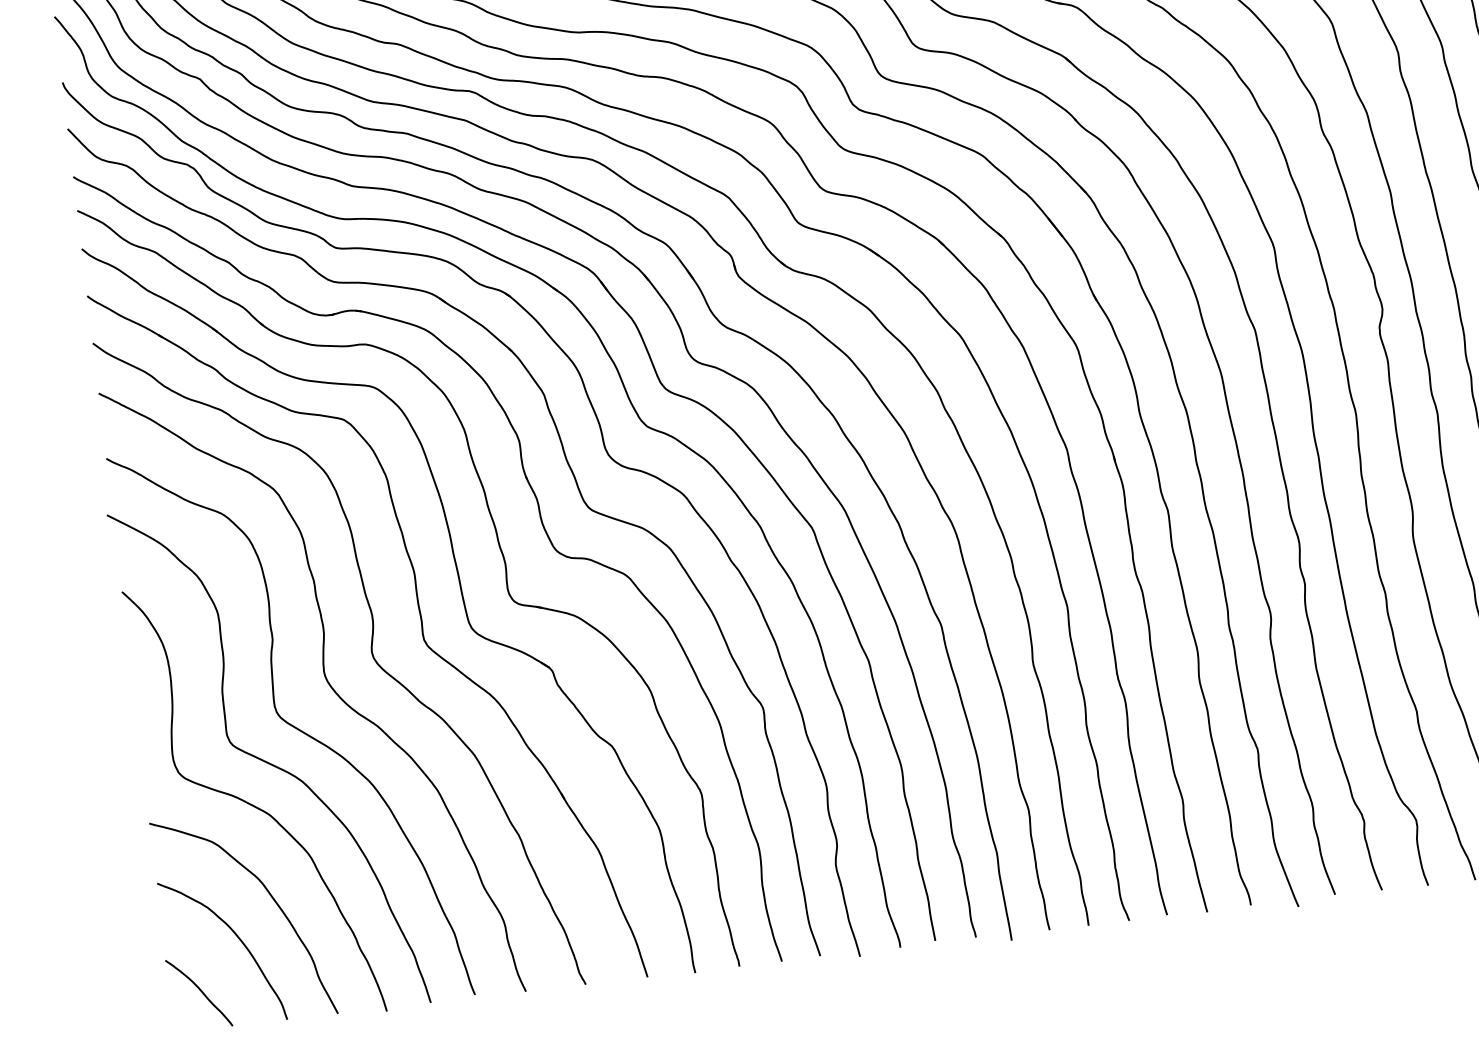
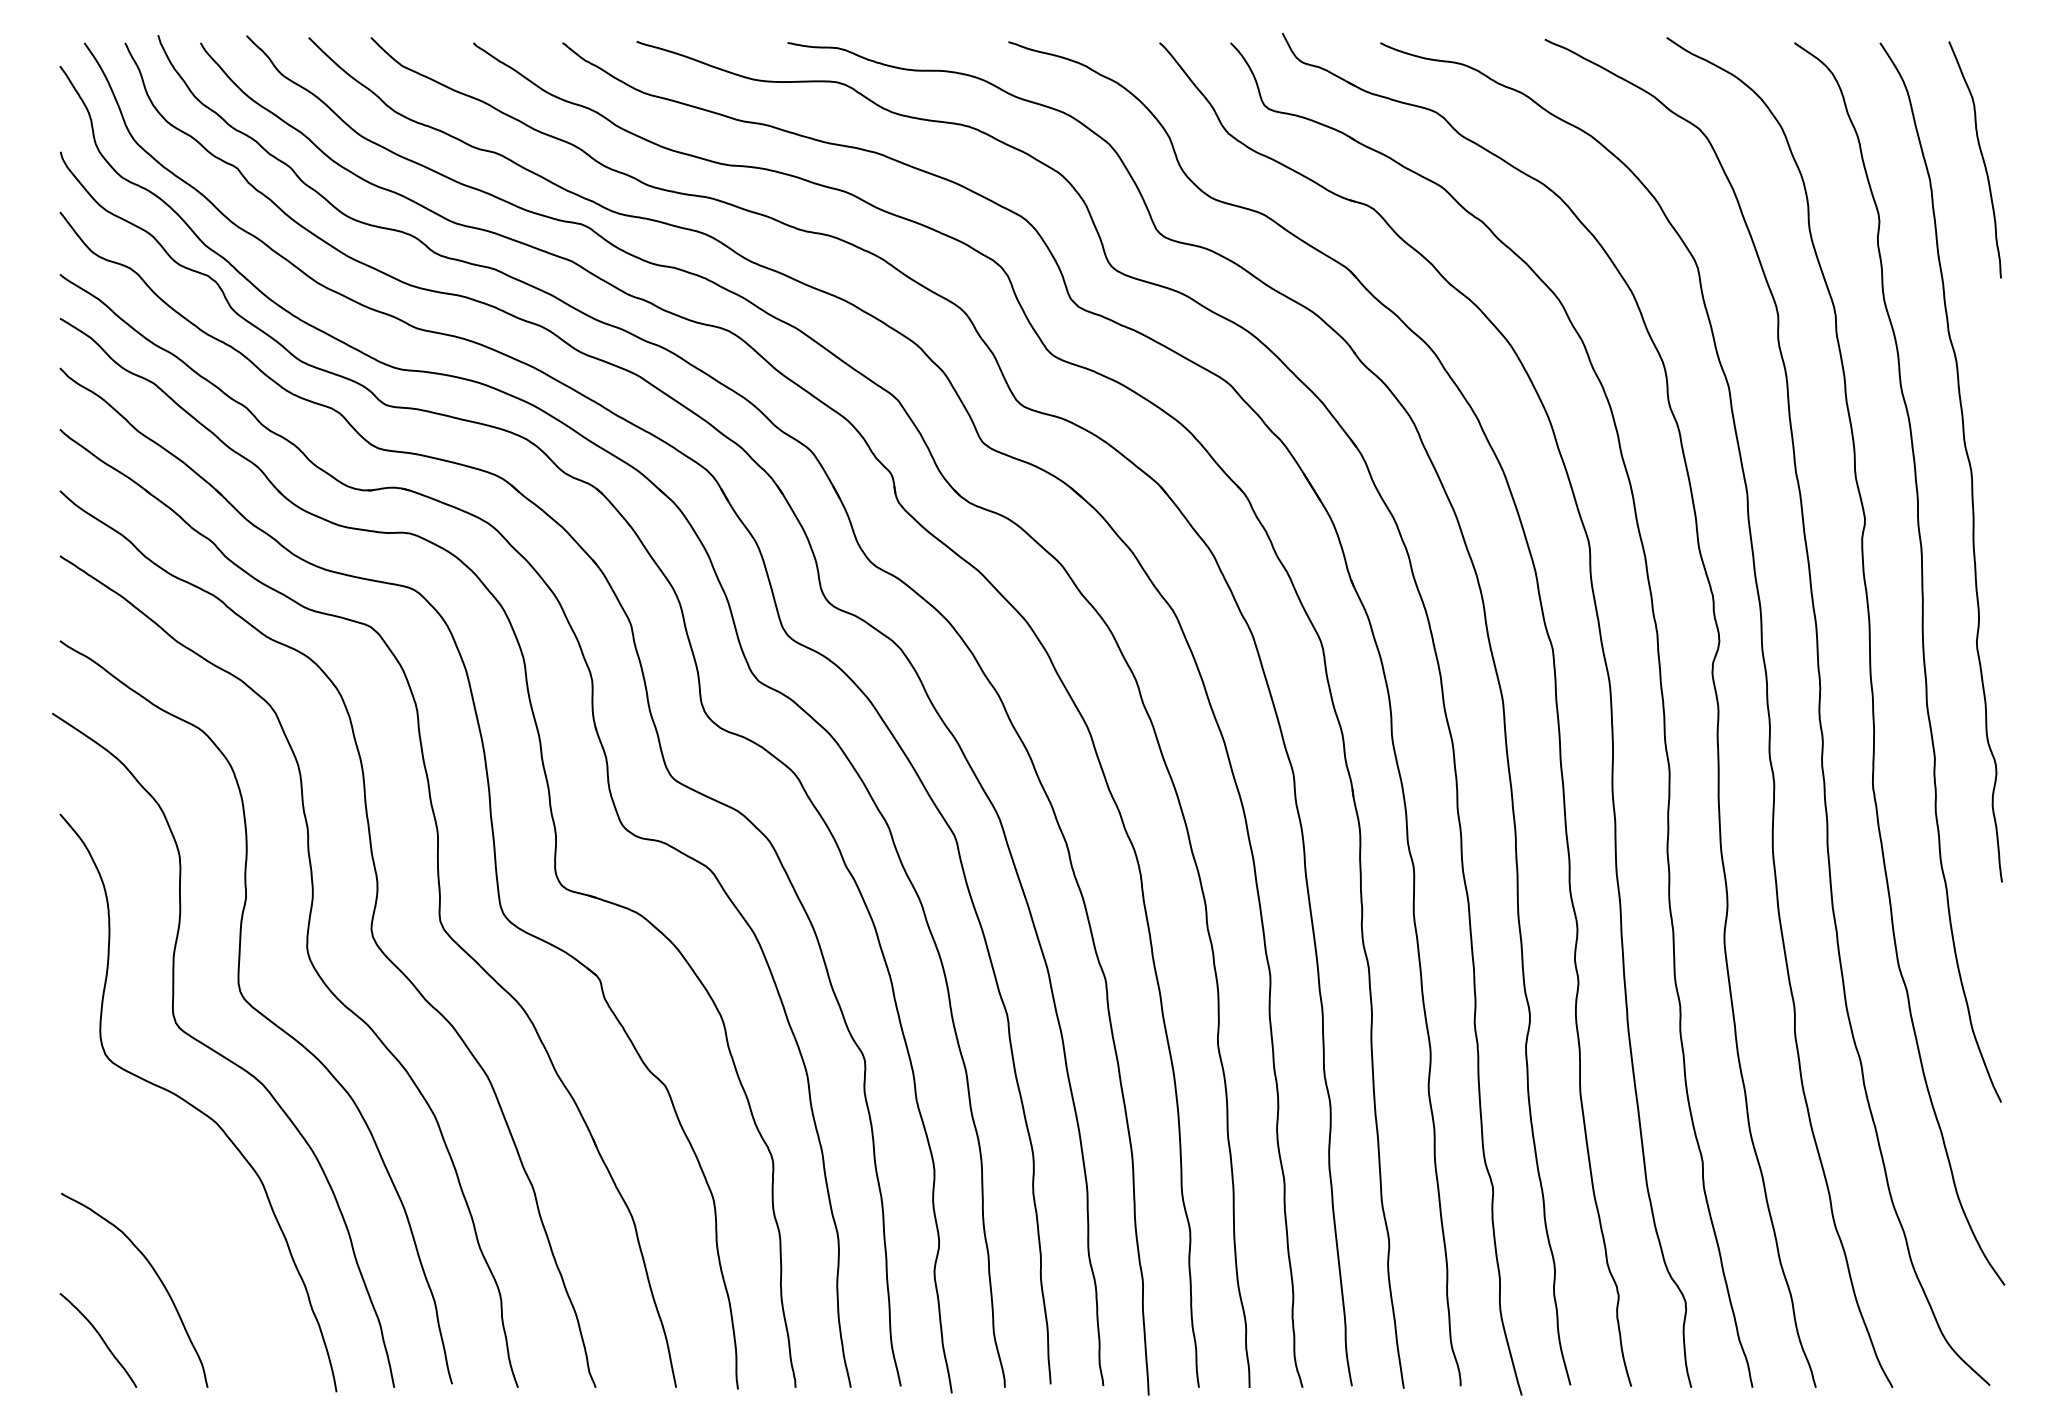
curve: (271, 897) -> (205, 1228), removed

